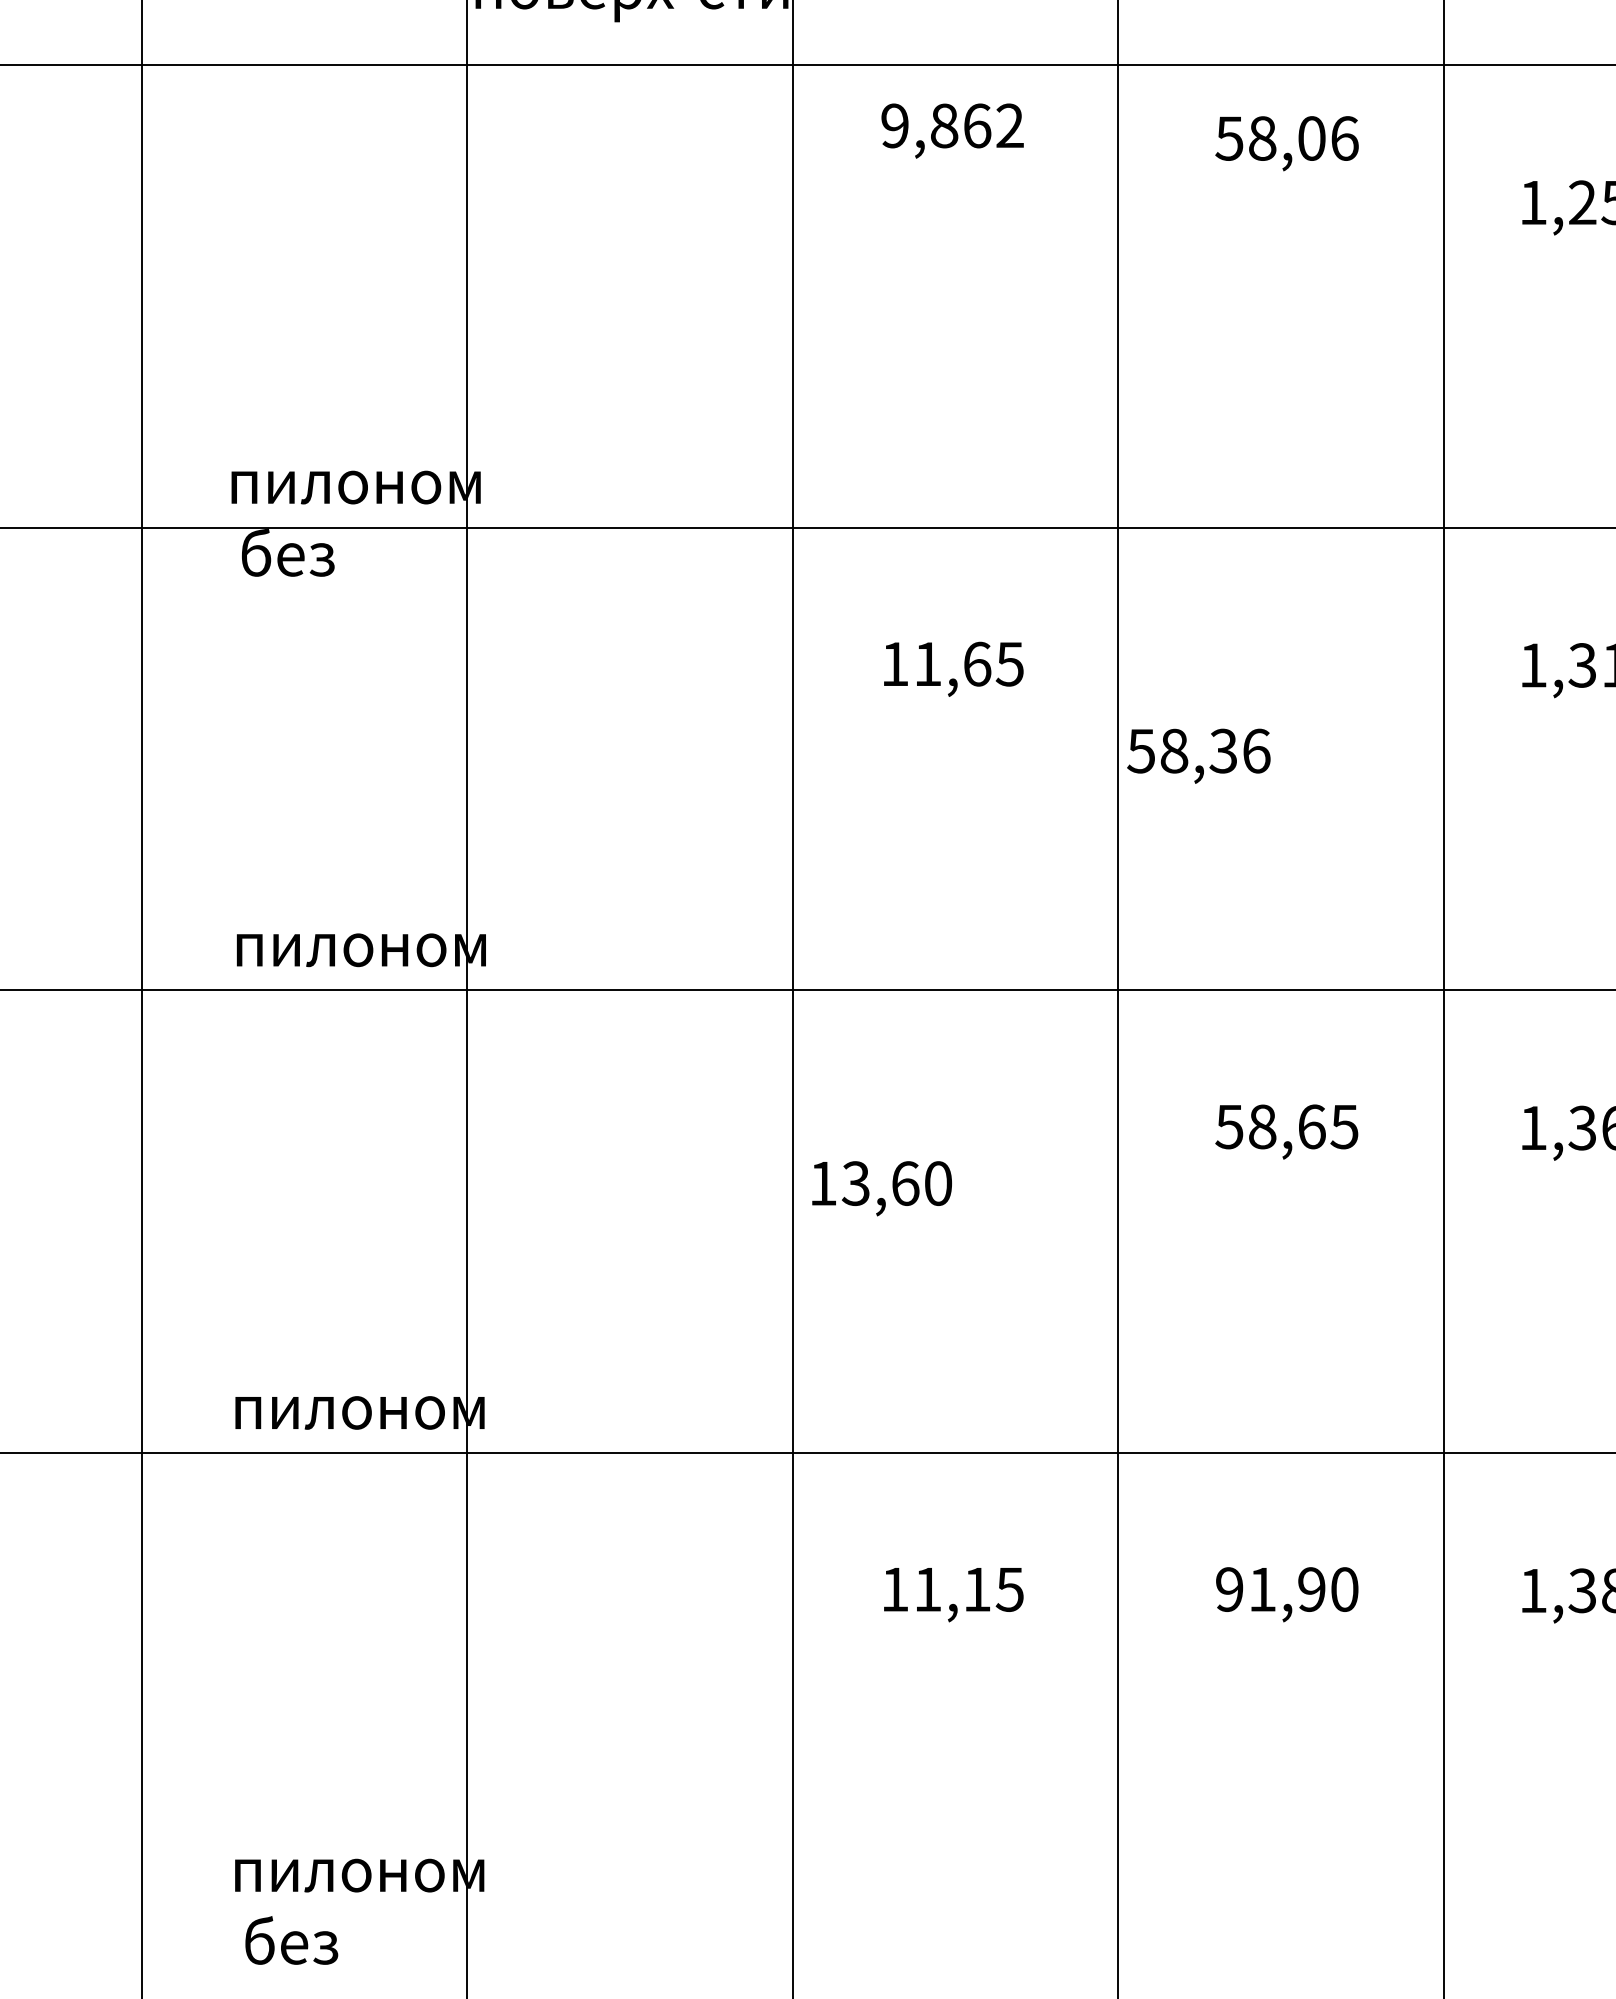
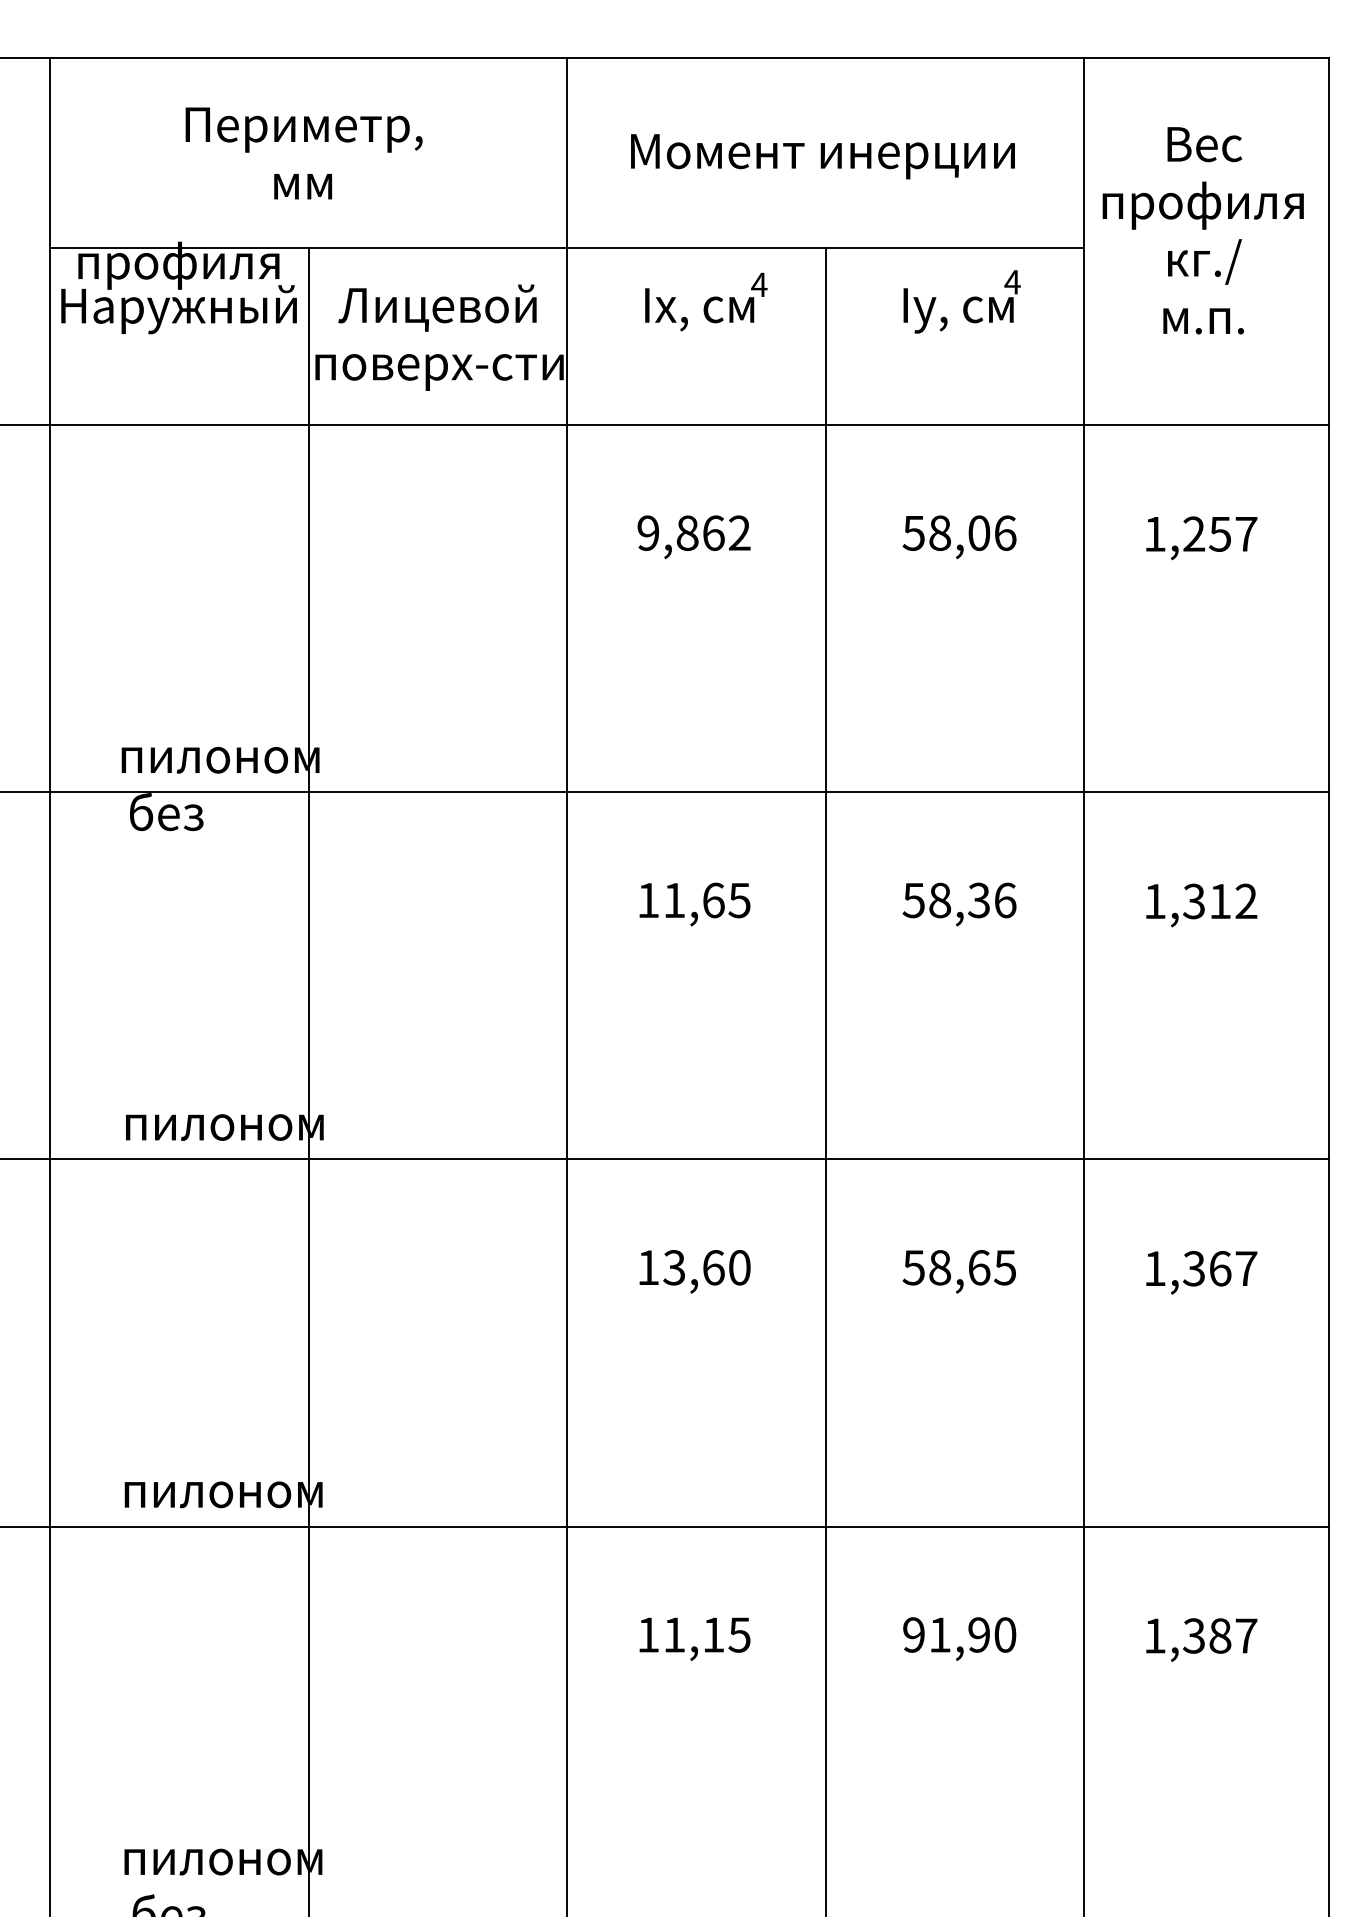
text: (951, 131) -> (693, 537), moved
text: (1286, 142) -> (959, 536), moved
text: (1198, 756) -> (959, 904), moved
text: (881, 1188) -> (694, 1271), moved

